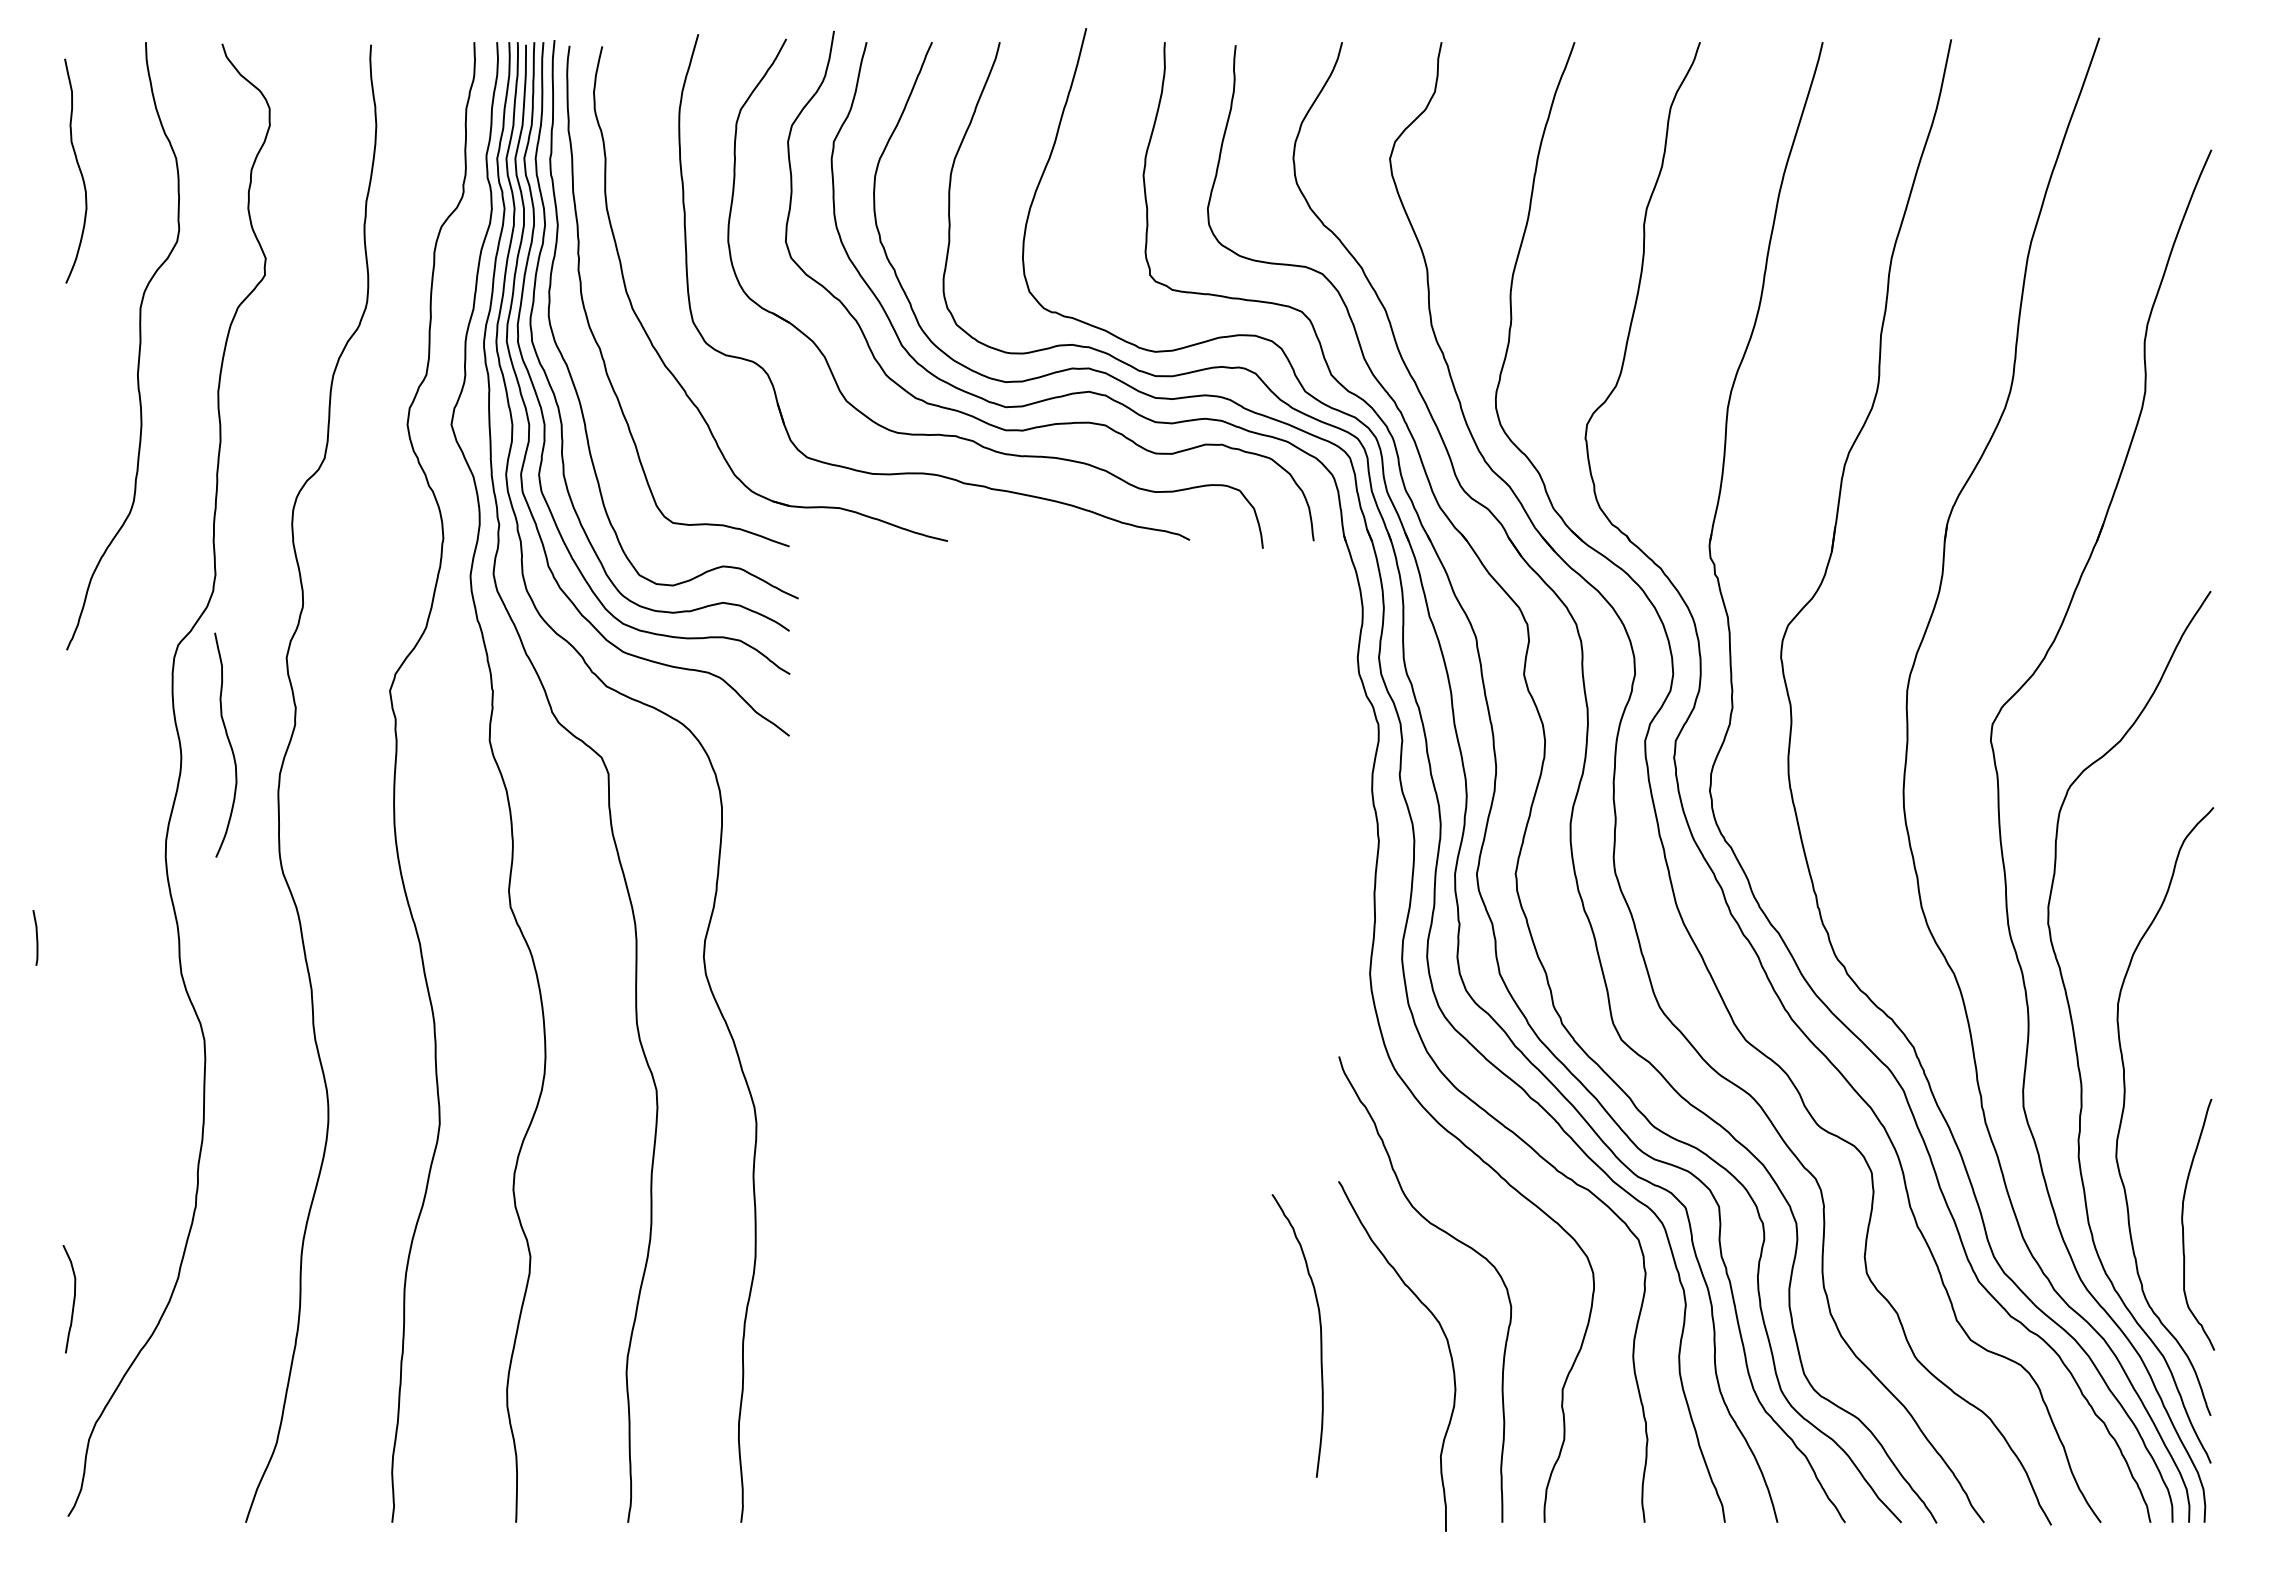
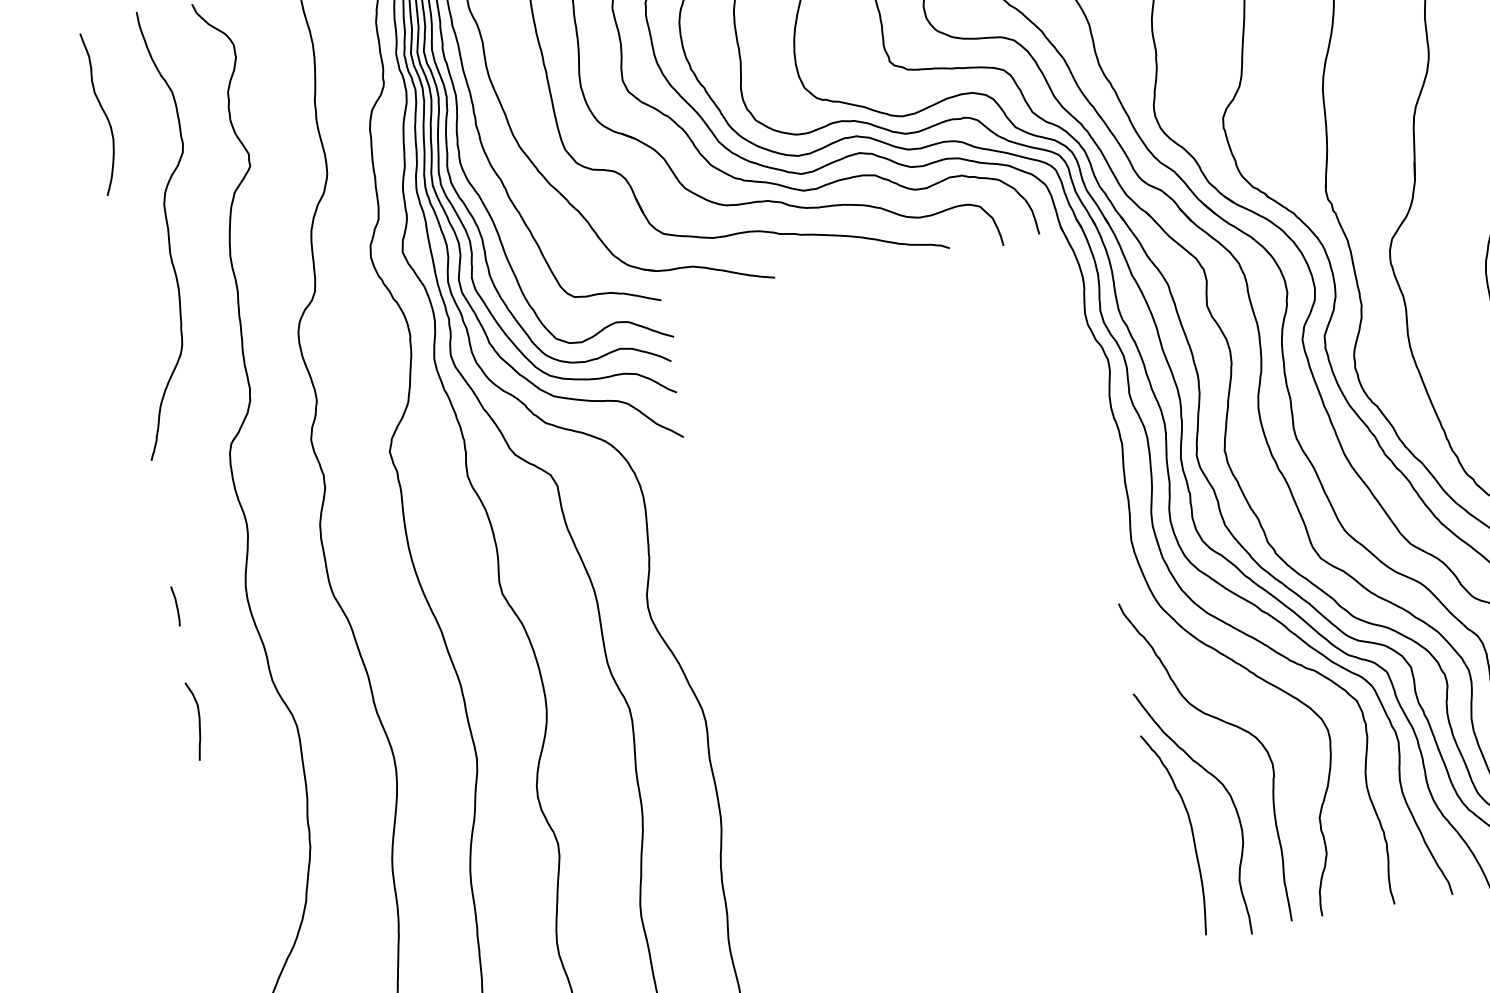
curve: (228, 742) -> (279, 508), removed
curve: (36, 937) -> (176, 605), moved
curve: (73, 1299) -> (199, 720), moved
curve: (1320, 1335) -> (1192, 832), moved

